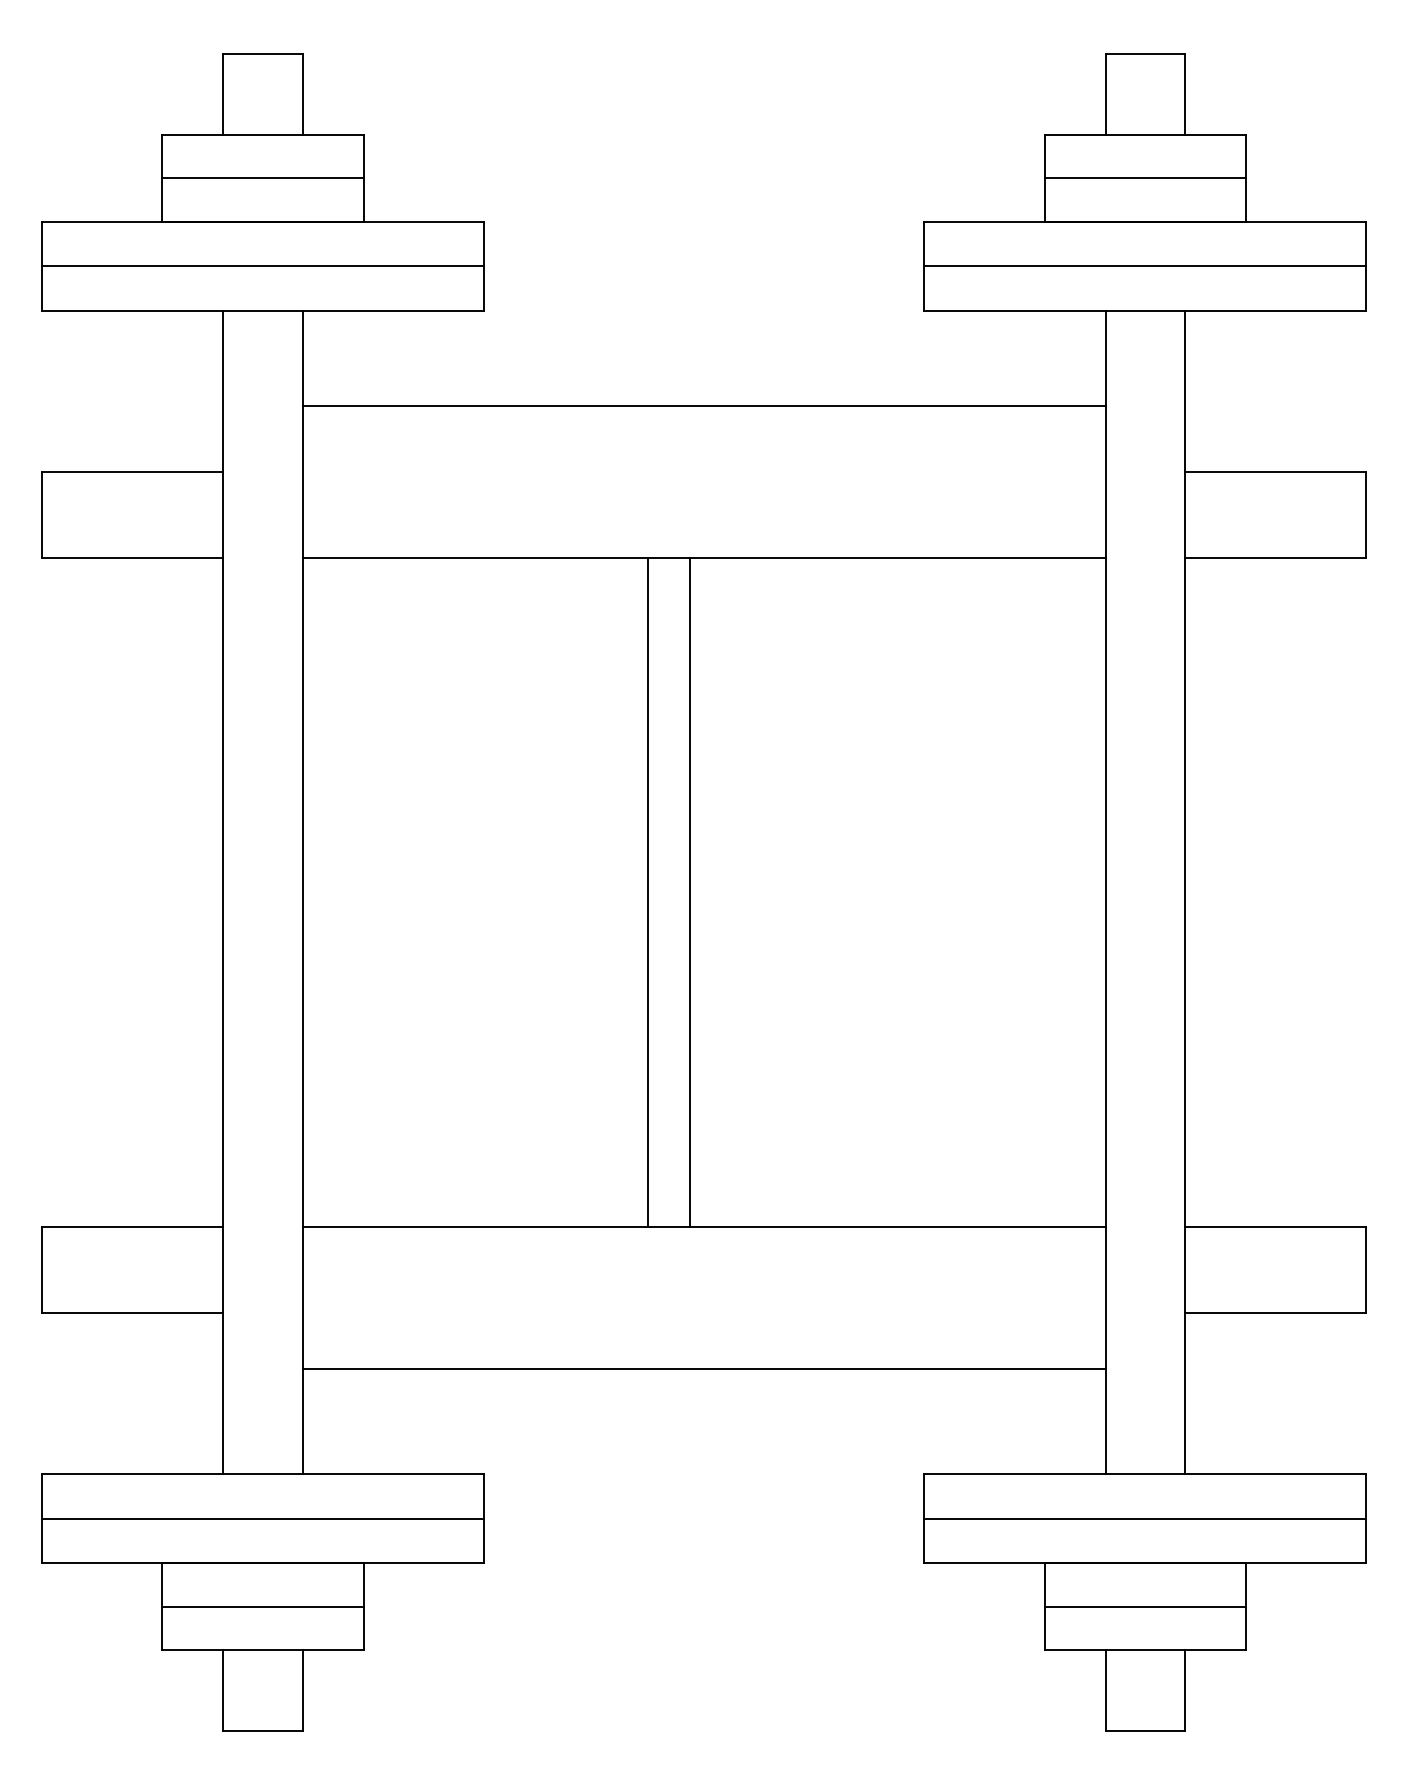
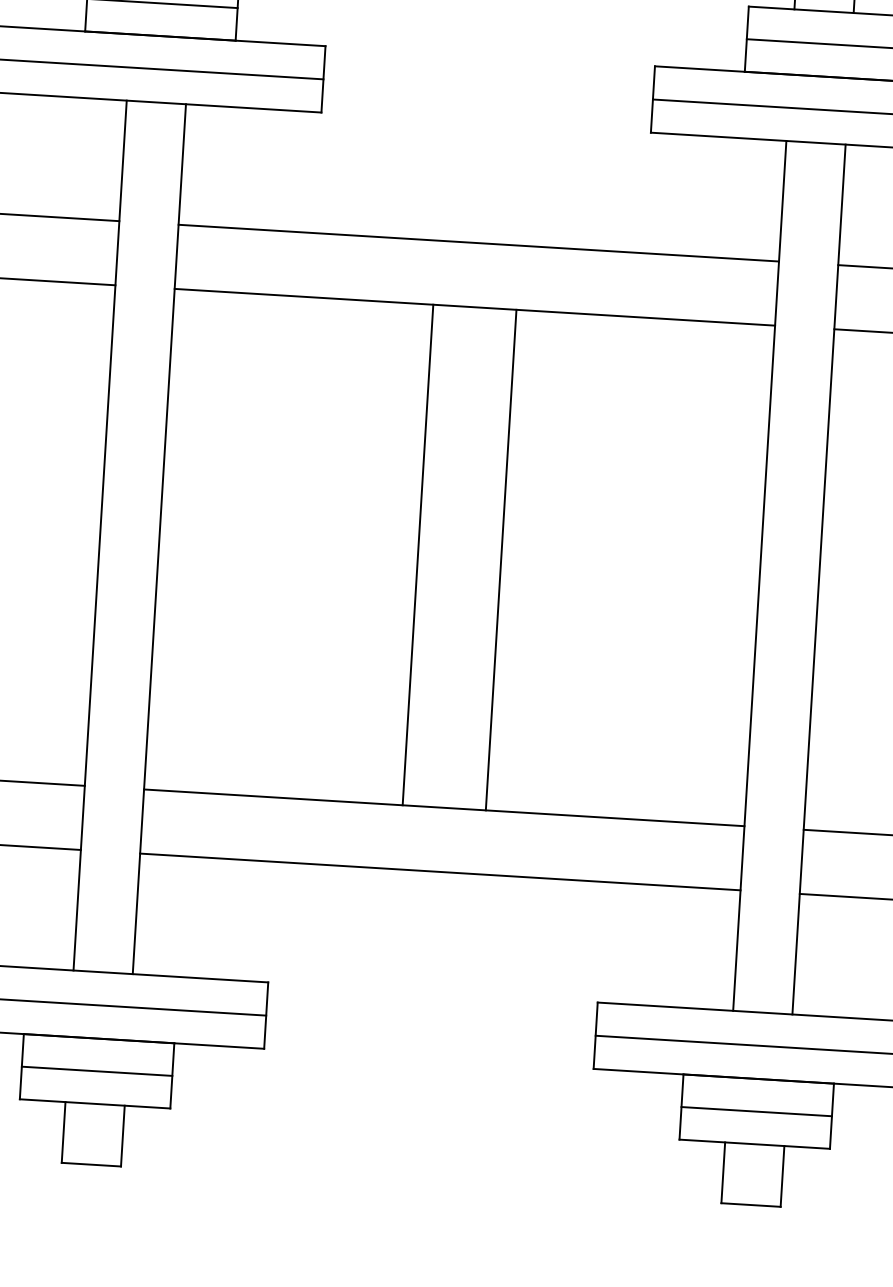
line: (703, 406) -> (478, 243), moved
line: (689, 892) -> (501, 560), moved
line: (703, 1368) -> (440, 871), moved

